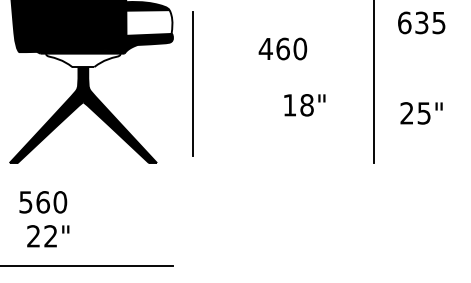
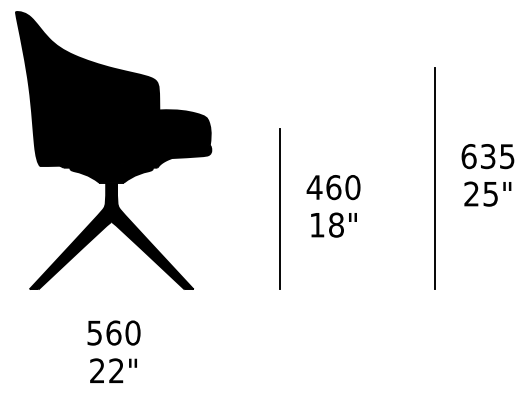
fill: (148, 22) -> (184, 133), added
text: (421, 22) -> (487, 156), moved
text: (282, 48) -> (333, 187), moved
fill: (83, 59) -> (111, 174), added
line: (192, 83) -> (279, 208), moved
text: (304, 104) -> (333, 224), moved
text: (421, 112) -> (487, 193), moved
text: (42, 201) -> (113, 332), moved
text: (48, 235) -> (113, 370), moved

